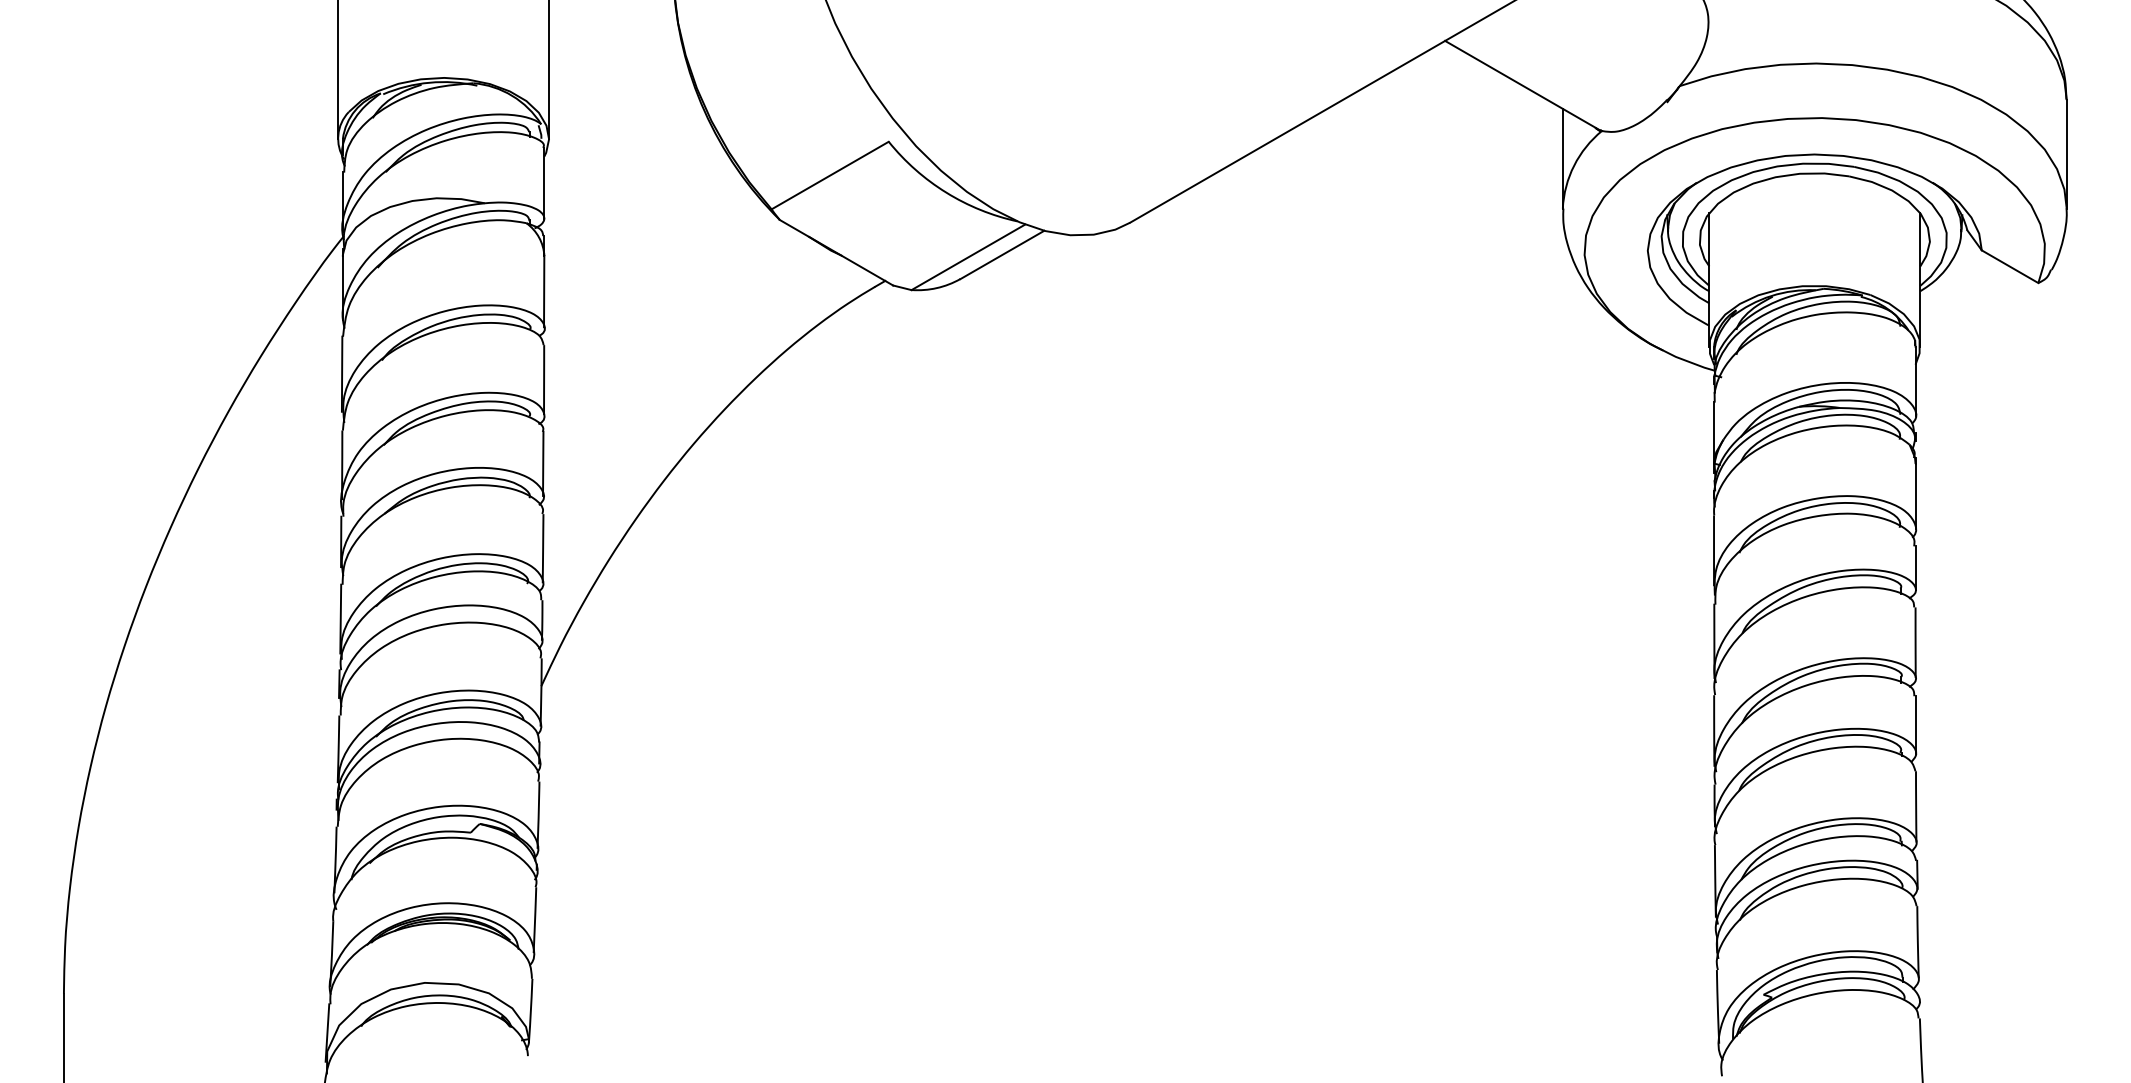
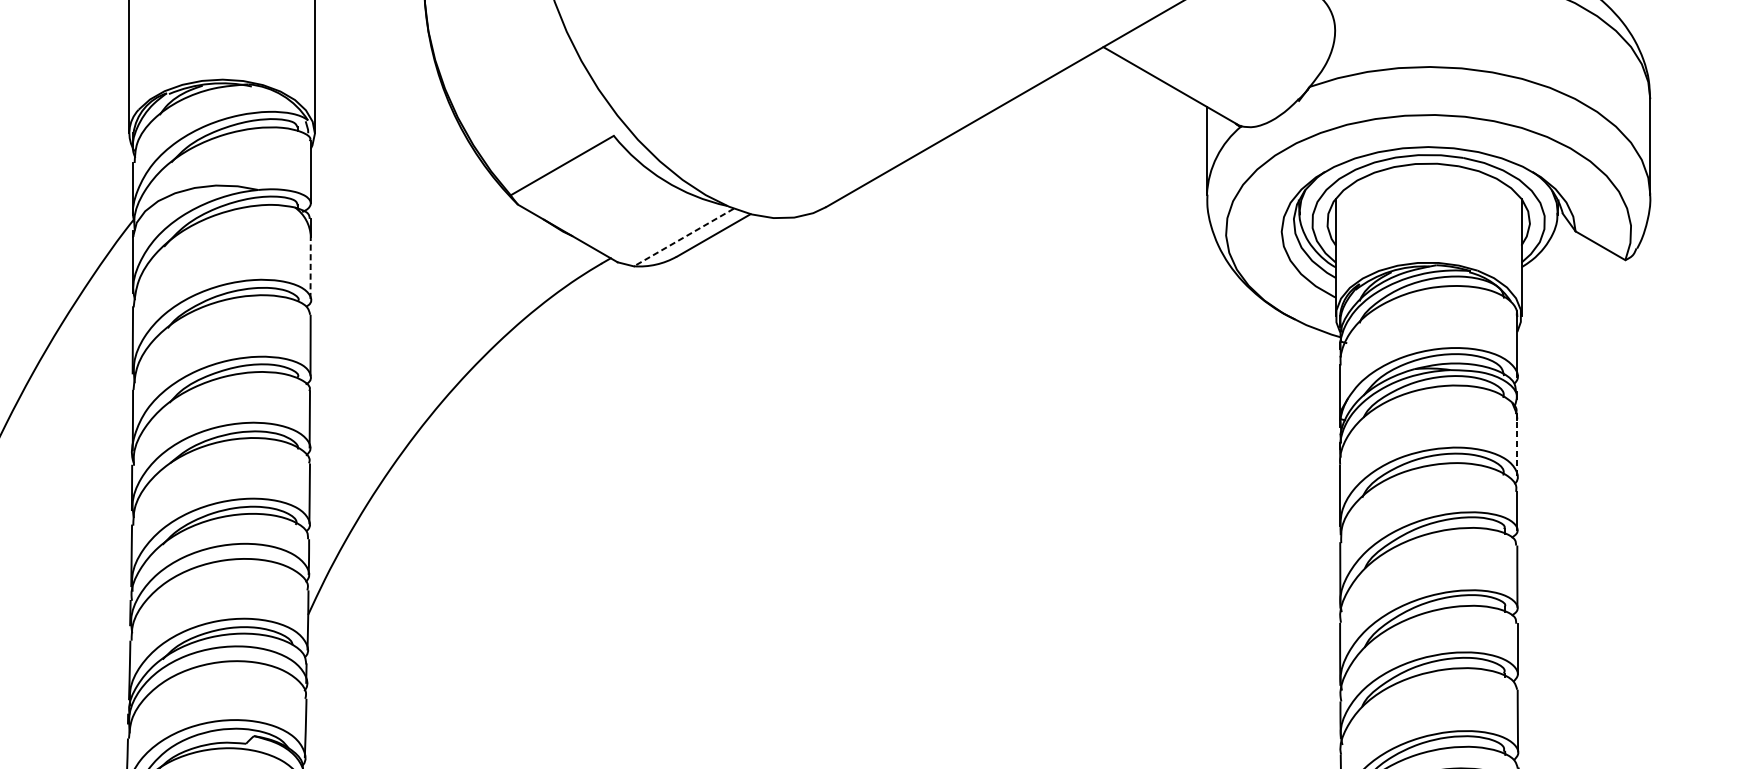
line: (968, 257) -> (684, 237), solid -> dashed
line: (544, 291) -> (310, 267), solid -> dashed
line: (1915, 495) -> (1517, 447), solid -> dashed

